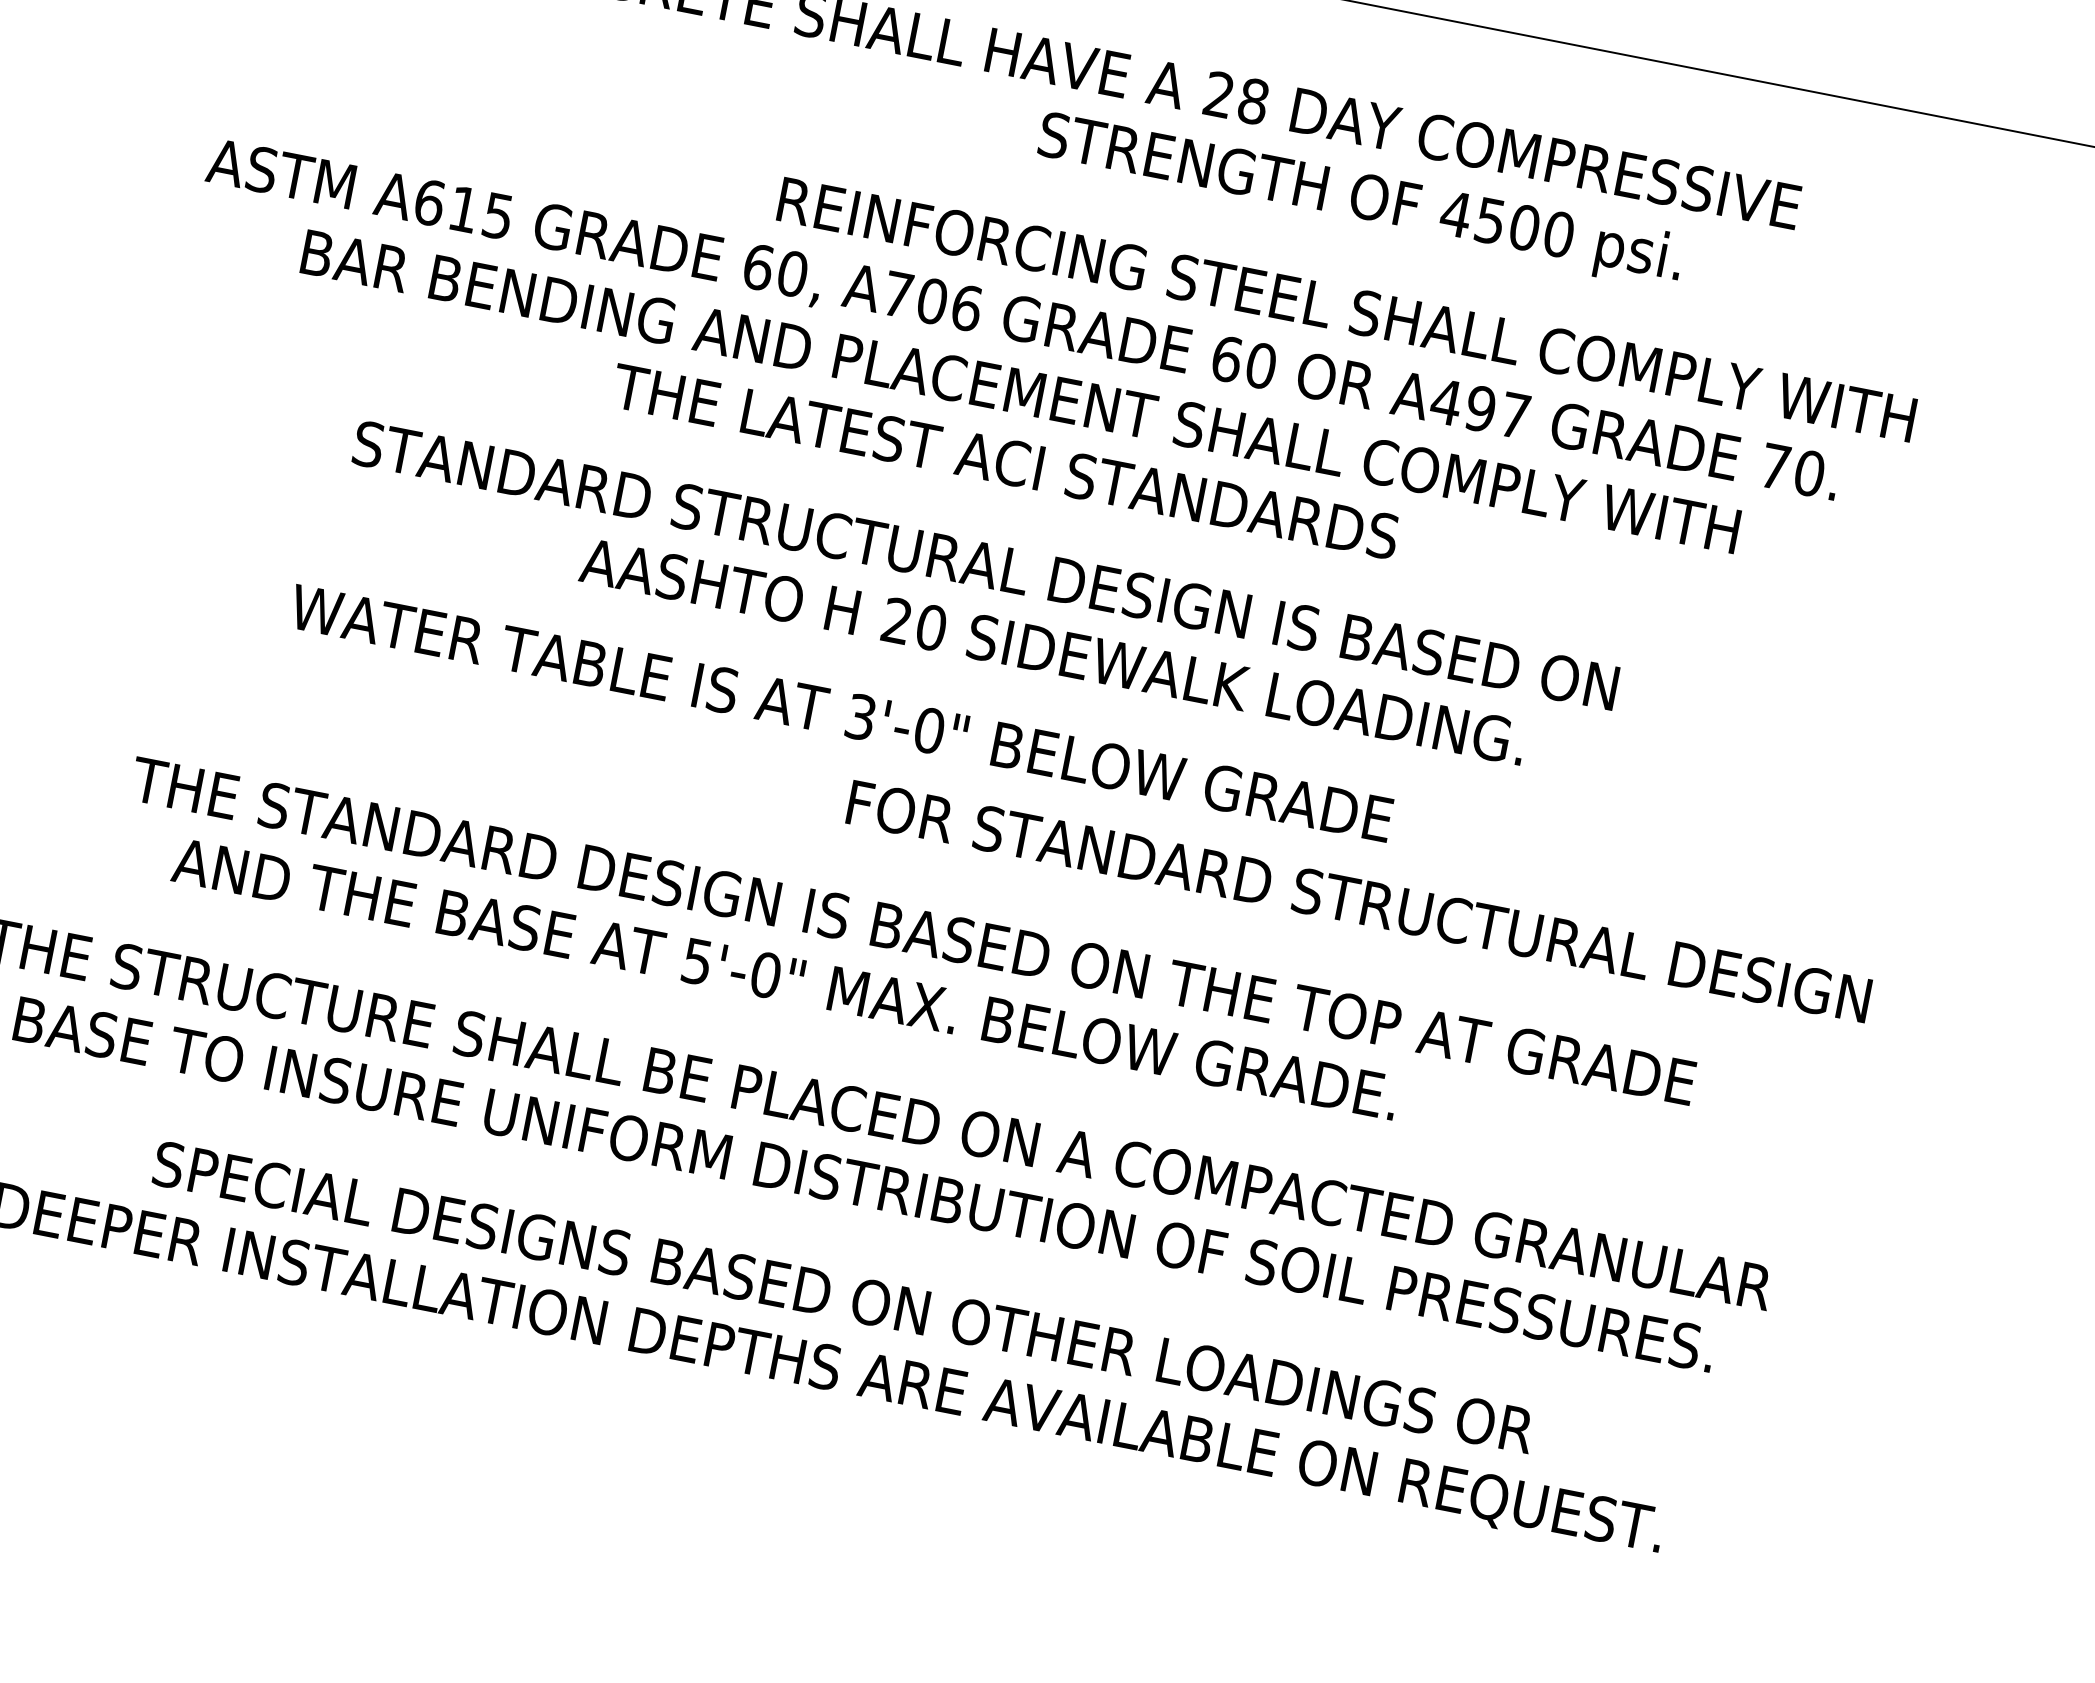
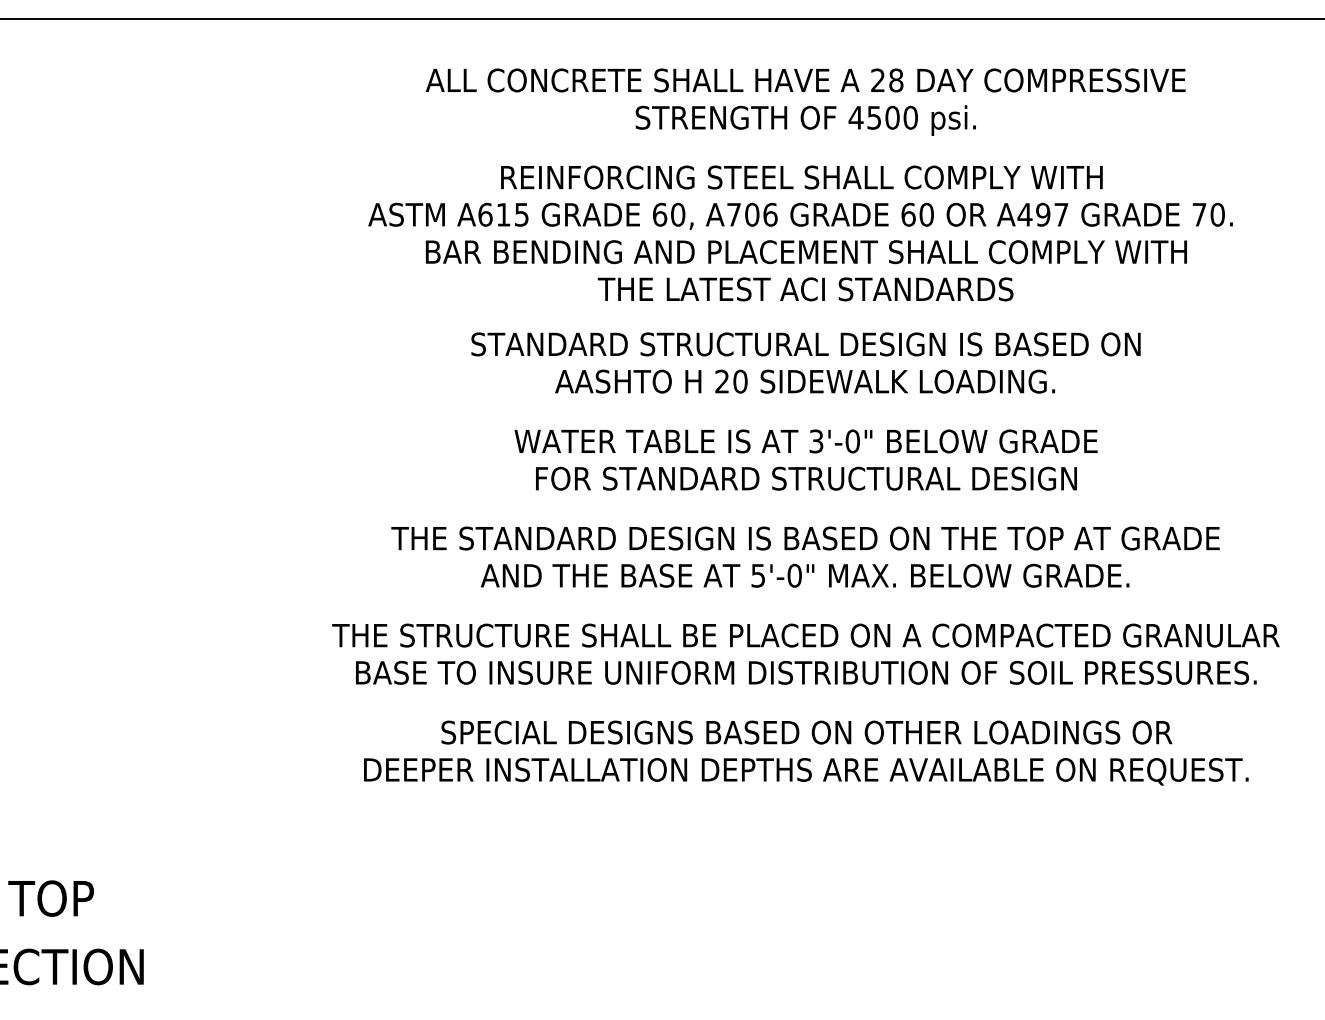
text: (1359, 200) -> (805, 120), moved
text: (1346, 309) -> (801, 177), moved
text: (1054, 651) -> (805, 381), moved
text: (840, 713) -> (805, 441), moved
text: (1359, 901) -> (806, 478), moved
text: (786, 978) -> (805, 575), moved

